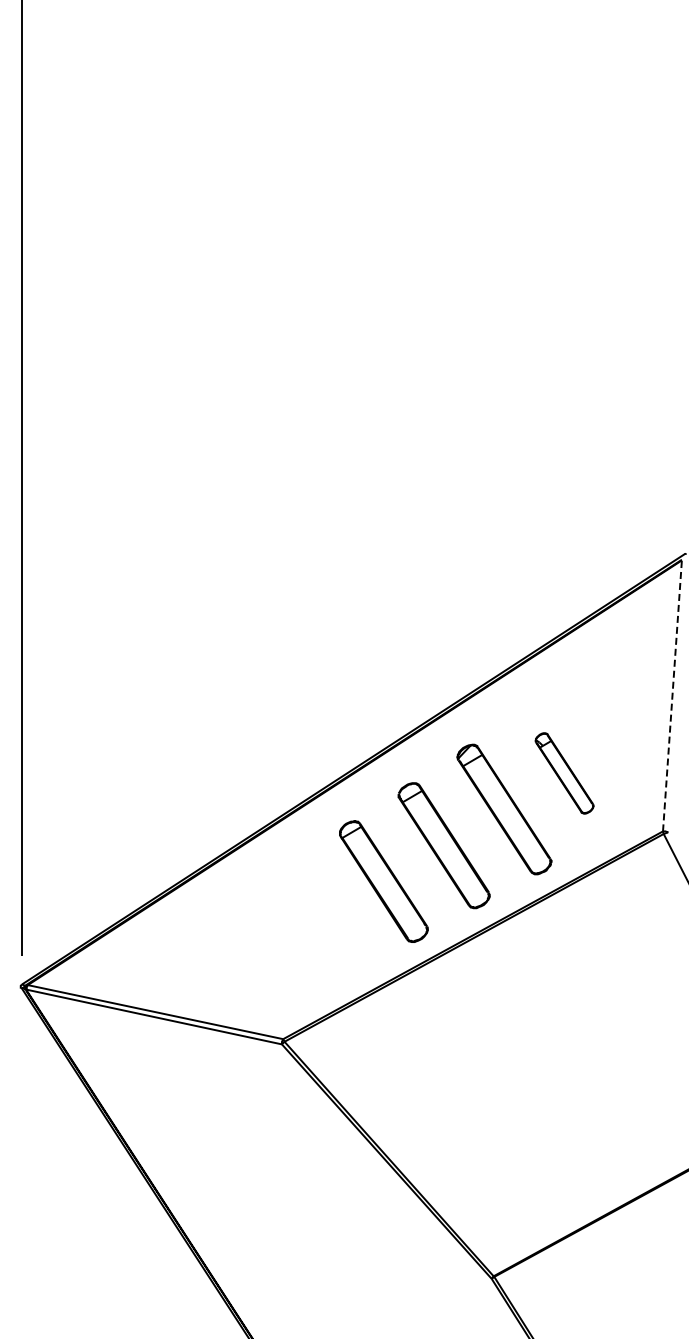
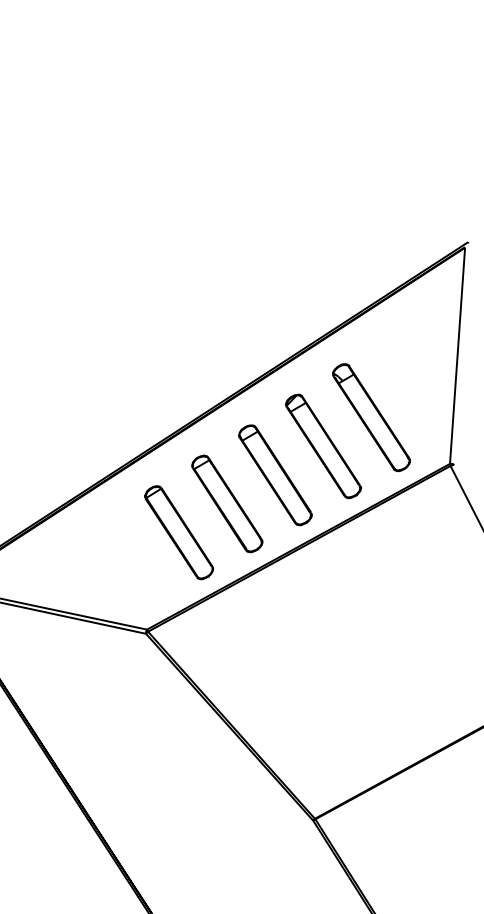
line: (672, 695) -> (457, 355), dashed -> solid
part: (564, 773) -> (371, 417), size x1.67
part: (322, 917) -> (178, 532), added

